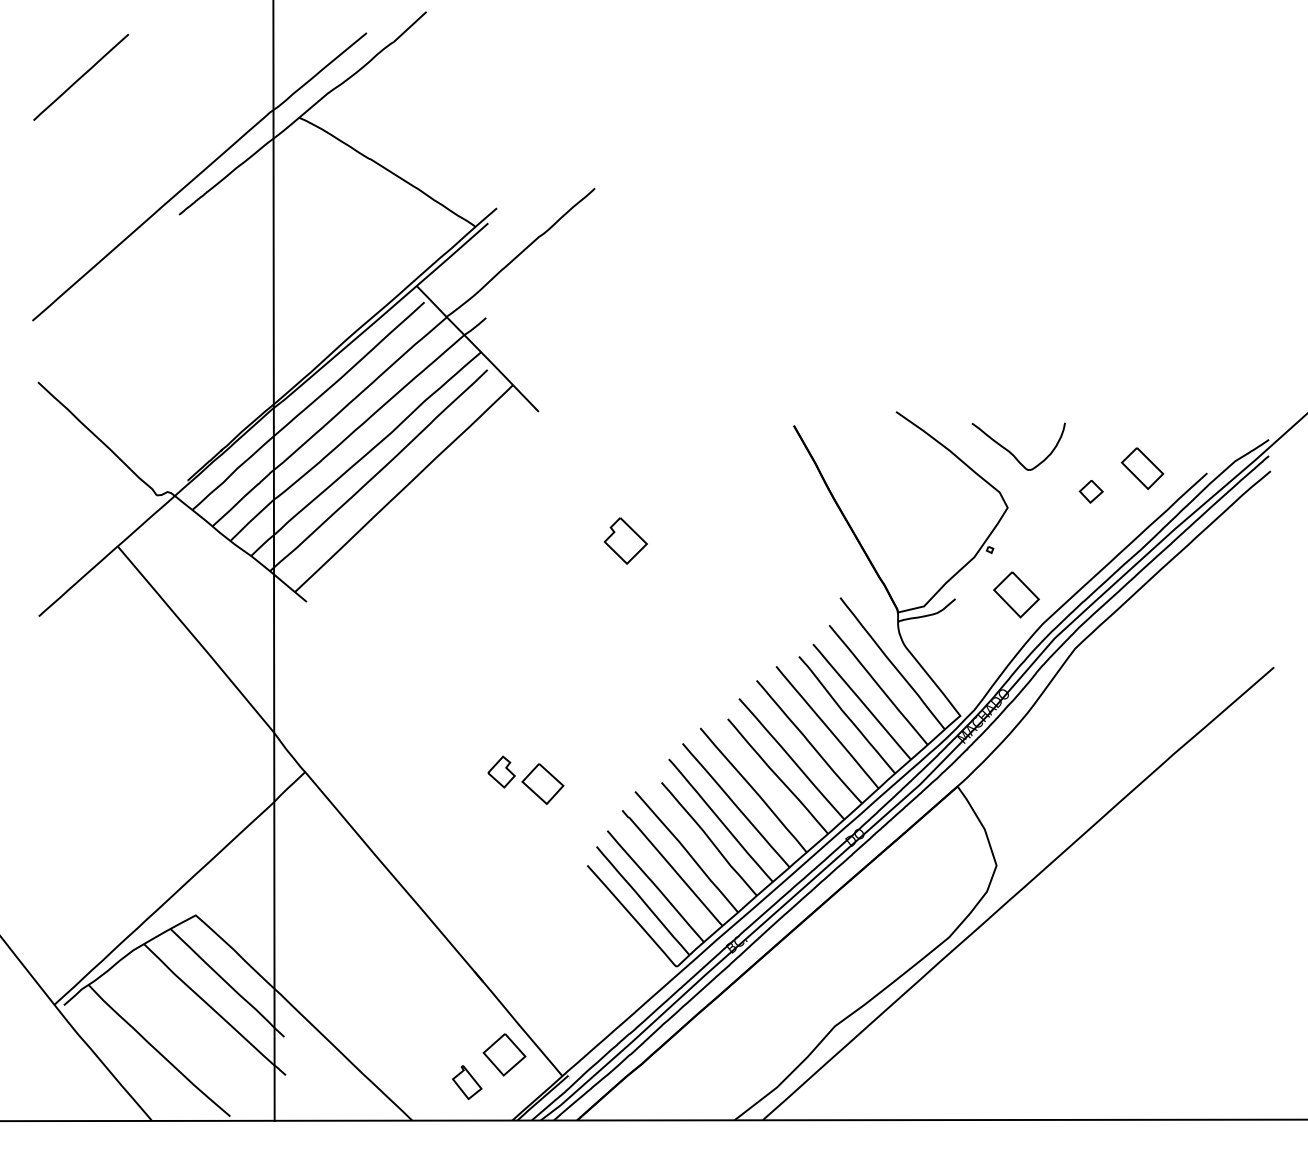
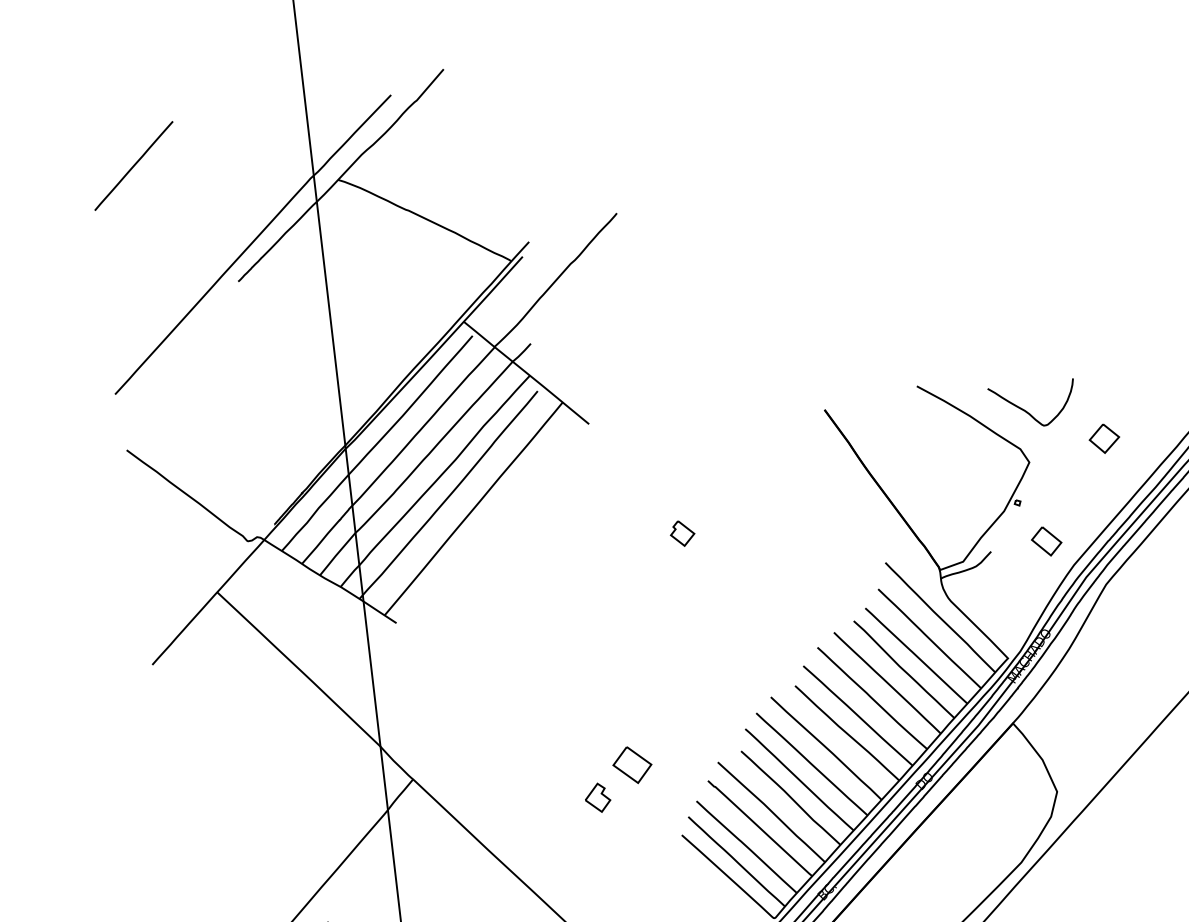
part: (1142, 468) -> (1148, 412), removed
part: (1090, 491) -> (1103, 438), size x1.4
part: (625, 540) -> (682, 533), size x0.6
part: (1016, 594) -> (1046, 541), size x0.7
part: (501, 771) -> (597, 797), moved

